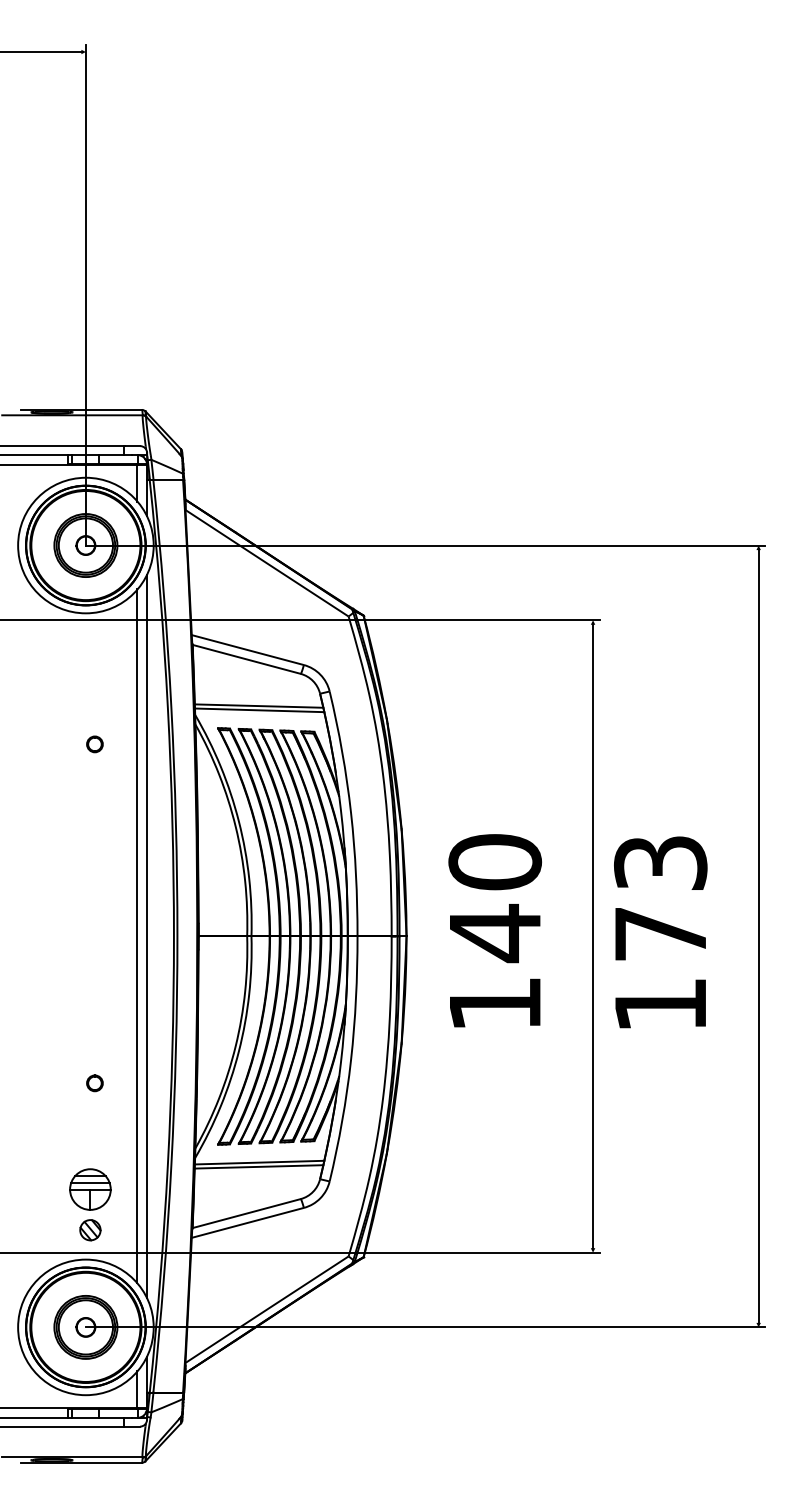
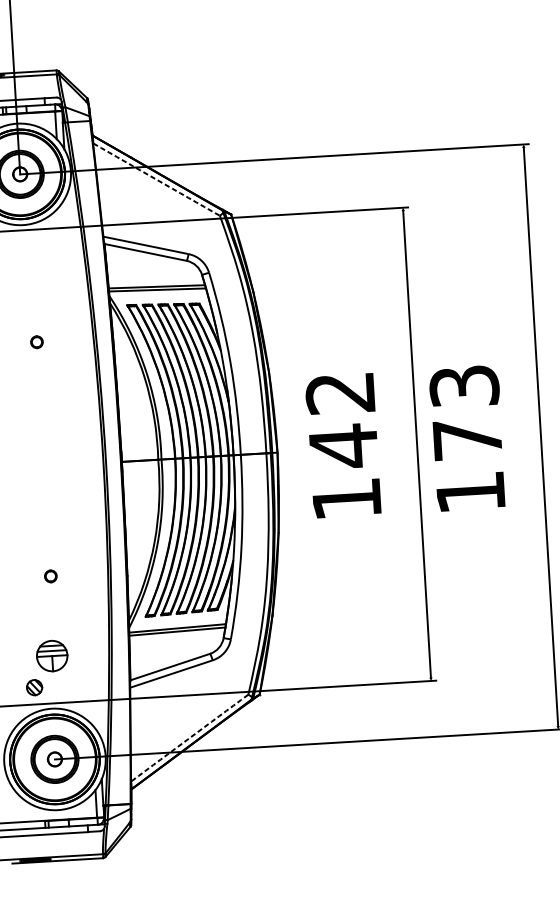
arc: (267, 563) -> (156, 179), solid -> dashed
part: (94, 744) -> (36, 342), moved
text: (495, 862) -> (340, 393), 140 -> 142
line: (137, 936) -> (76, 464), removed
line: (146, 936) -> (82, 464), removed
part: (90, 1230) -> (34, 687), moved
arc: (267, 1309) -> (190, 737), solid -> dashed

